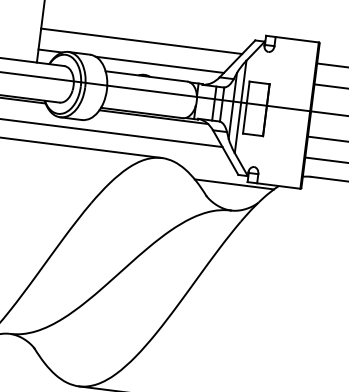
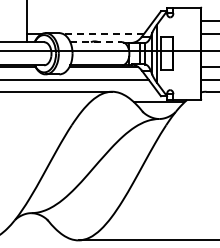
line: (140, 40) -> (89, 20), removed
line: (159, 64) -> (103, 33), solid -> dashed
line: (147, 76) -> (96, 42), solid -> dashed

